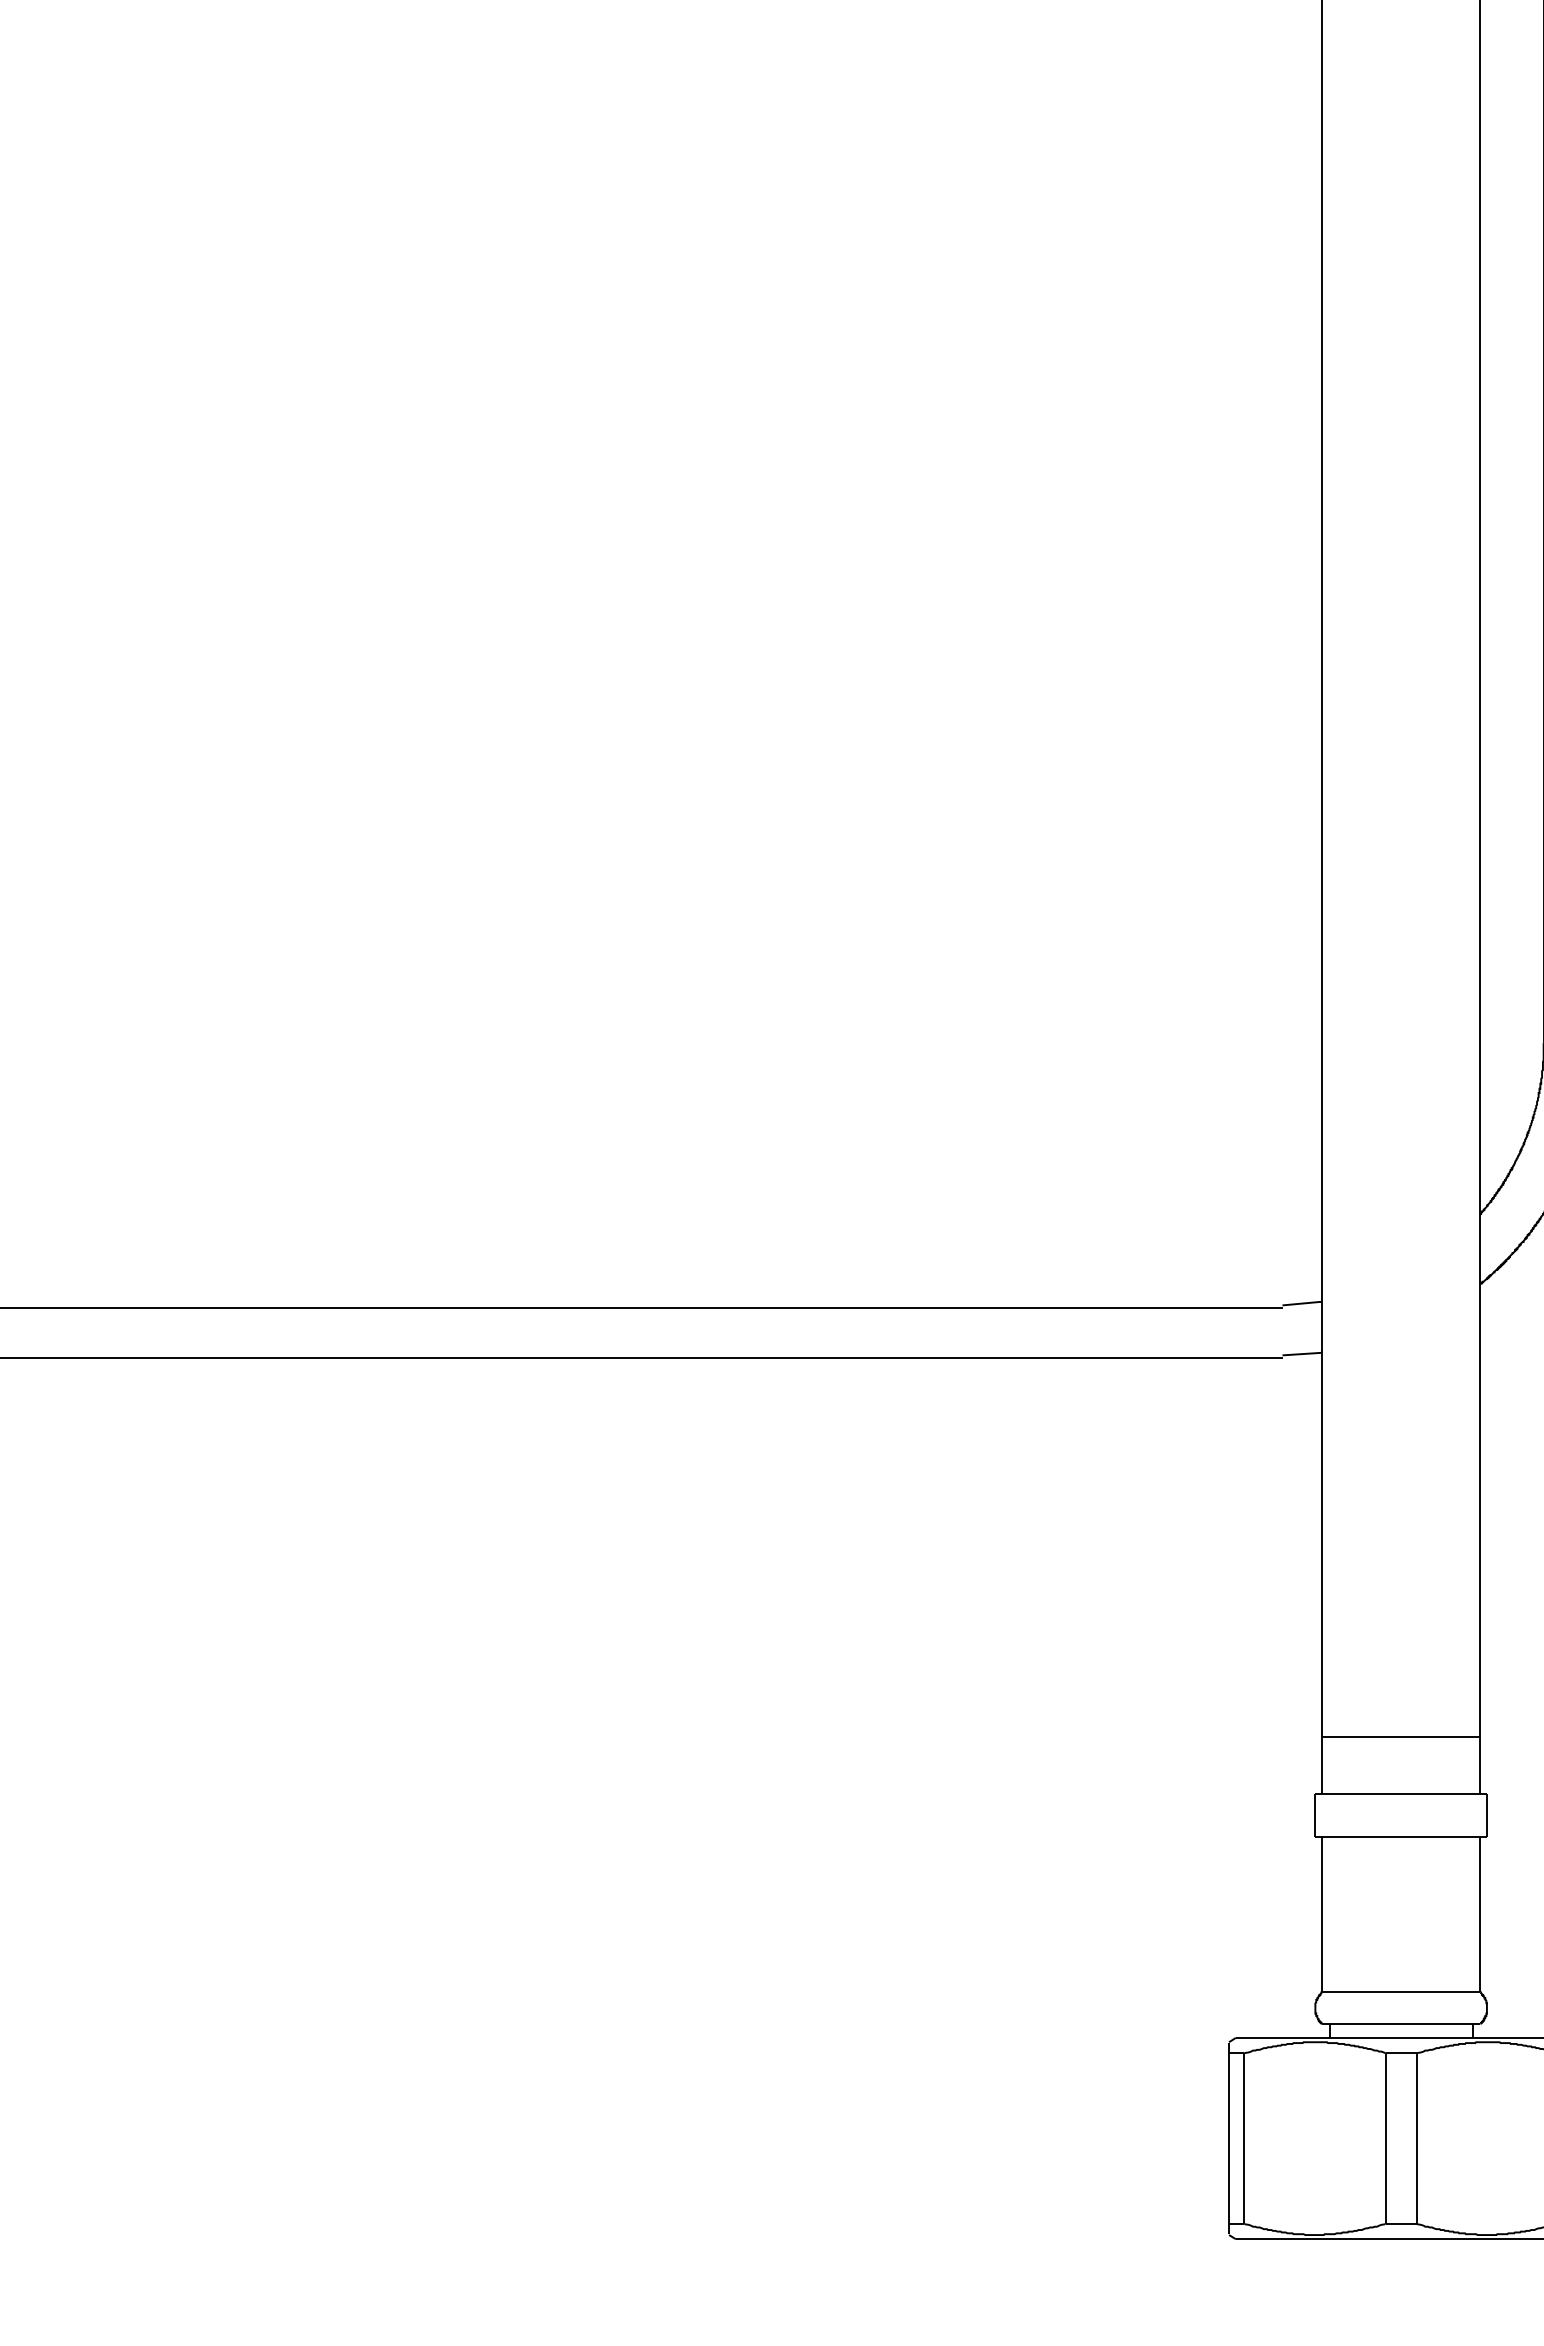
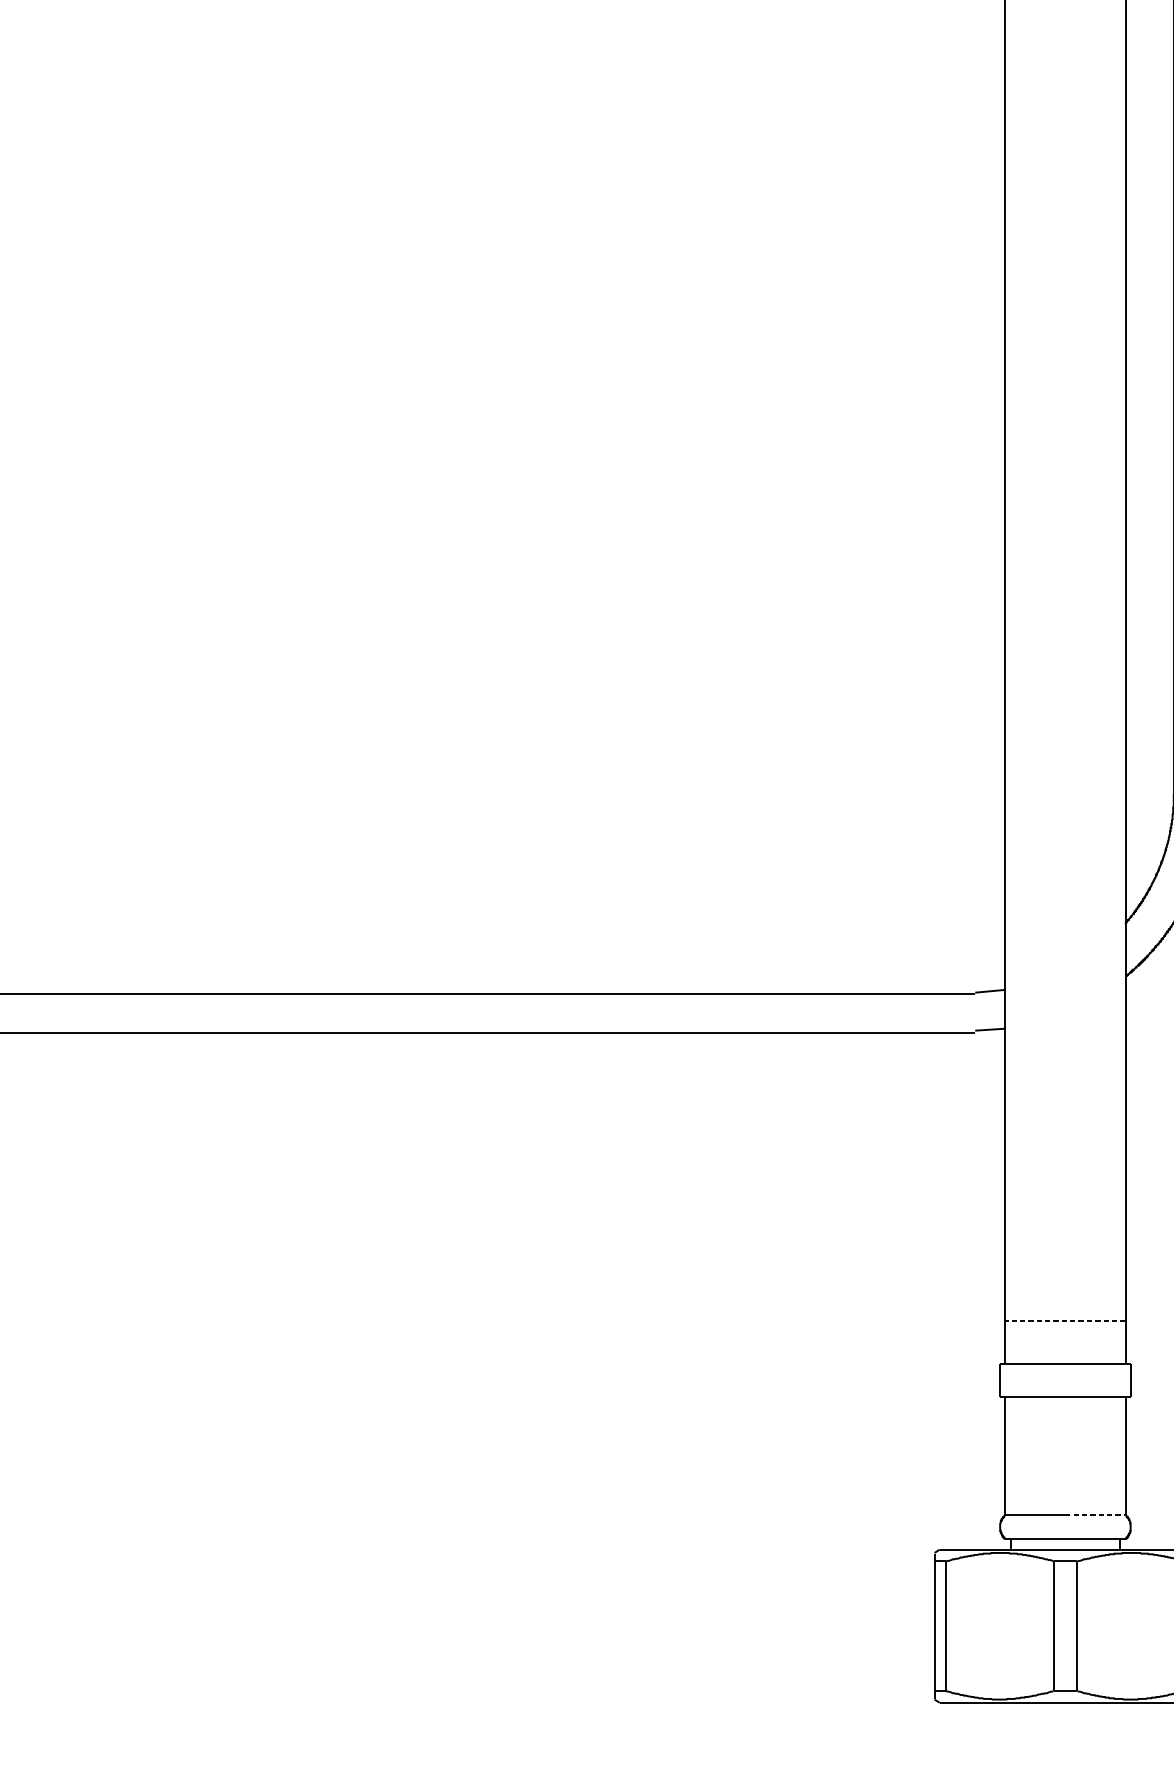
line: (1400, 1736) -> (1064, 1320), solid -> dashed
line: (1440, 1992) -> (1095, 1515), solid -> dashed

